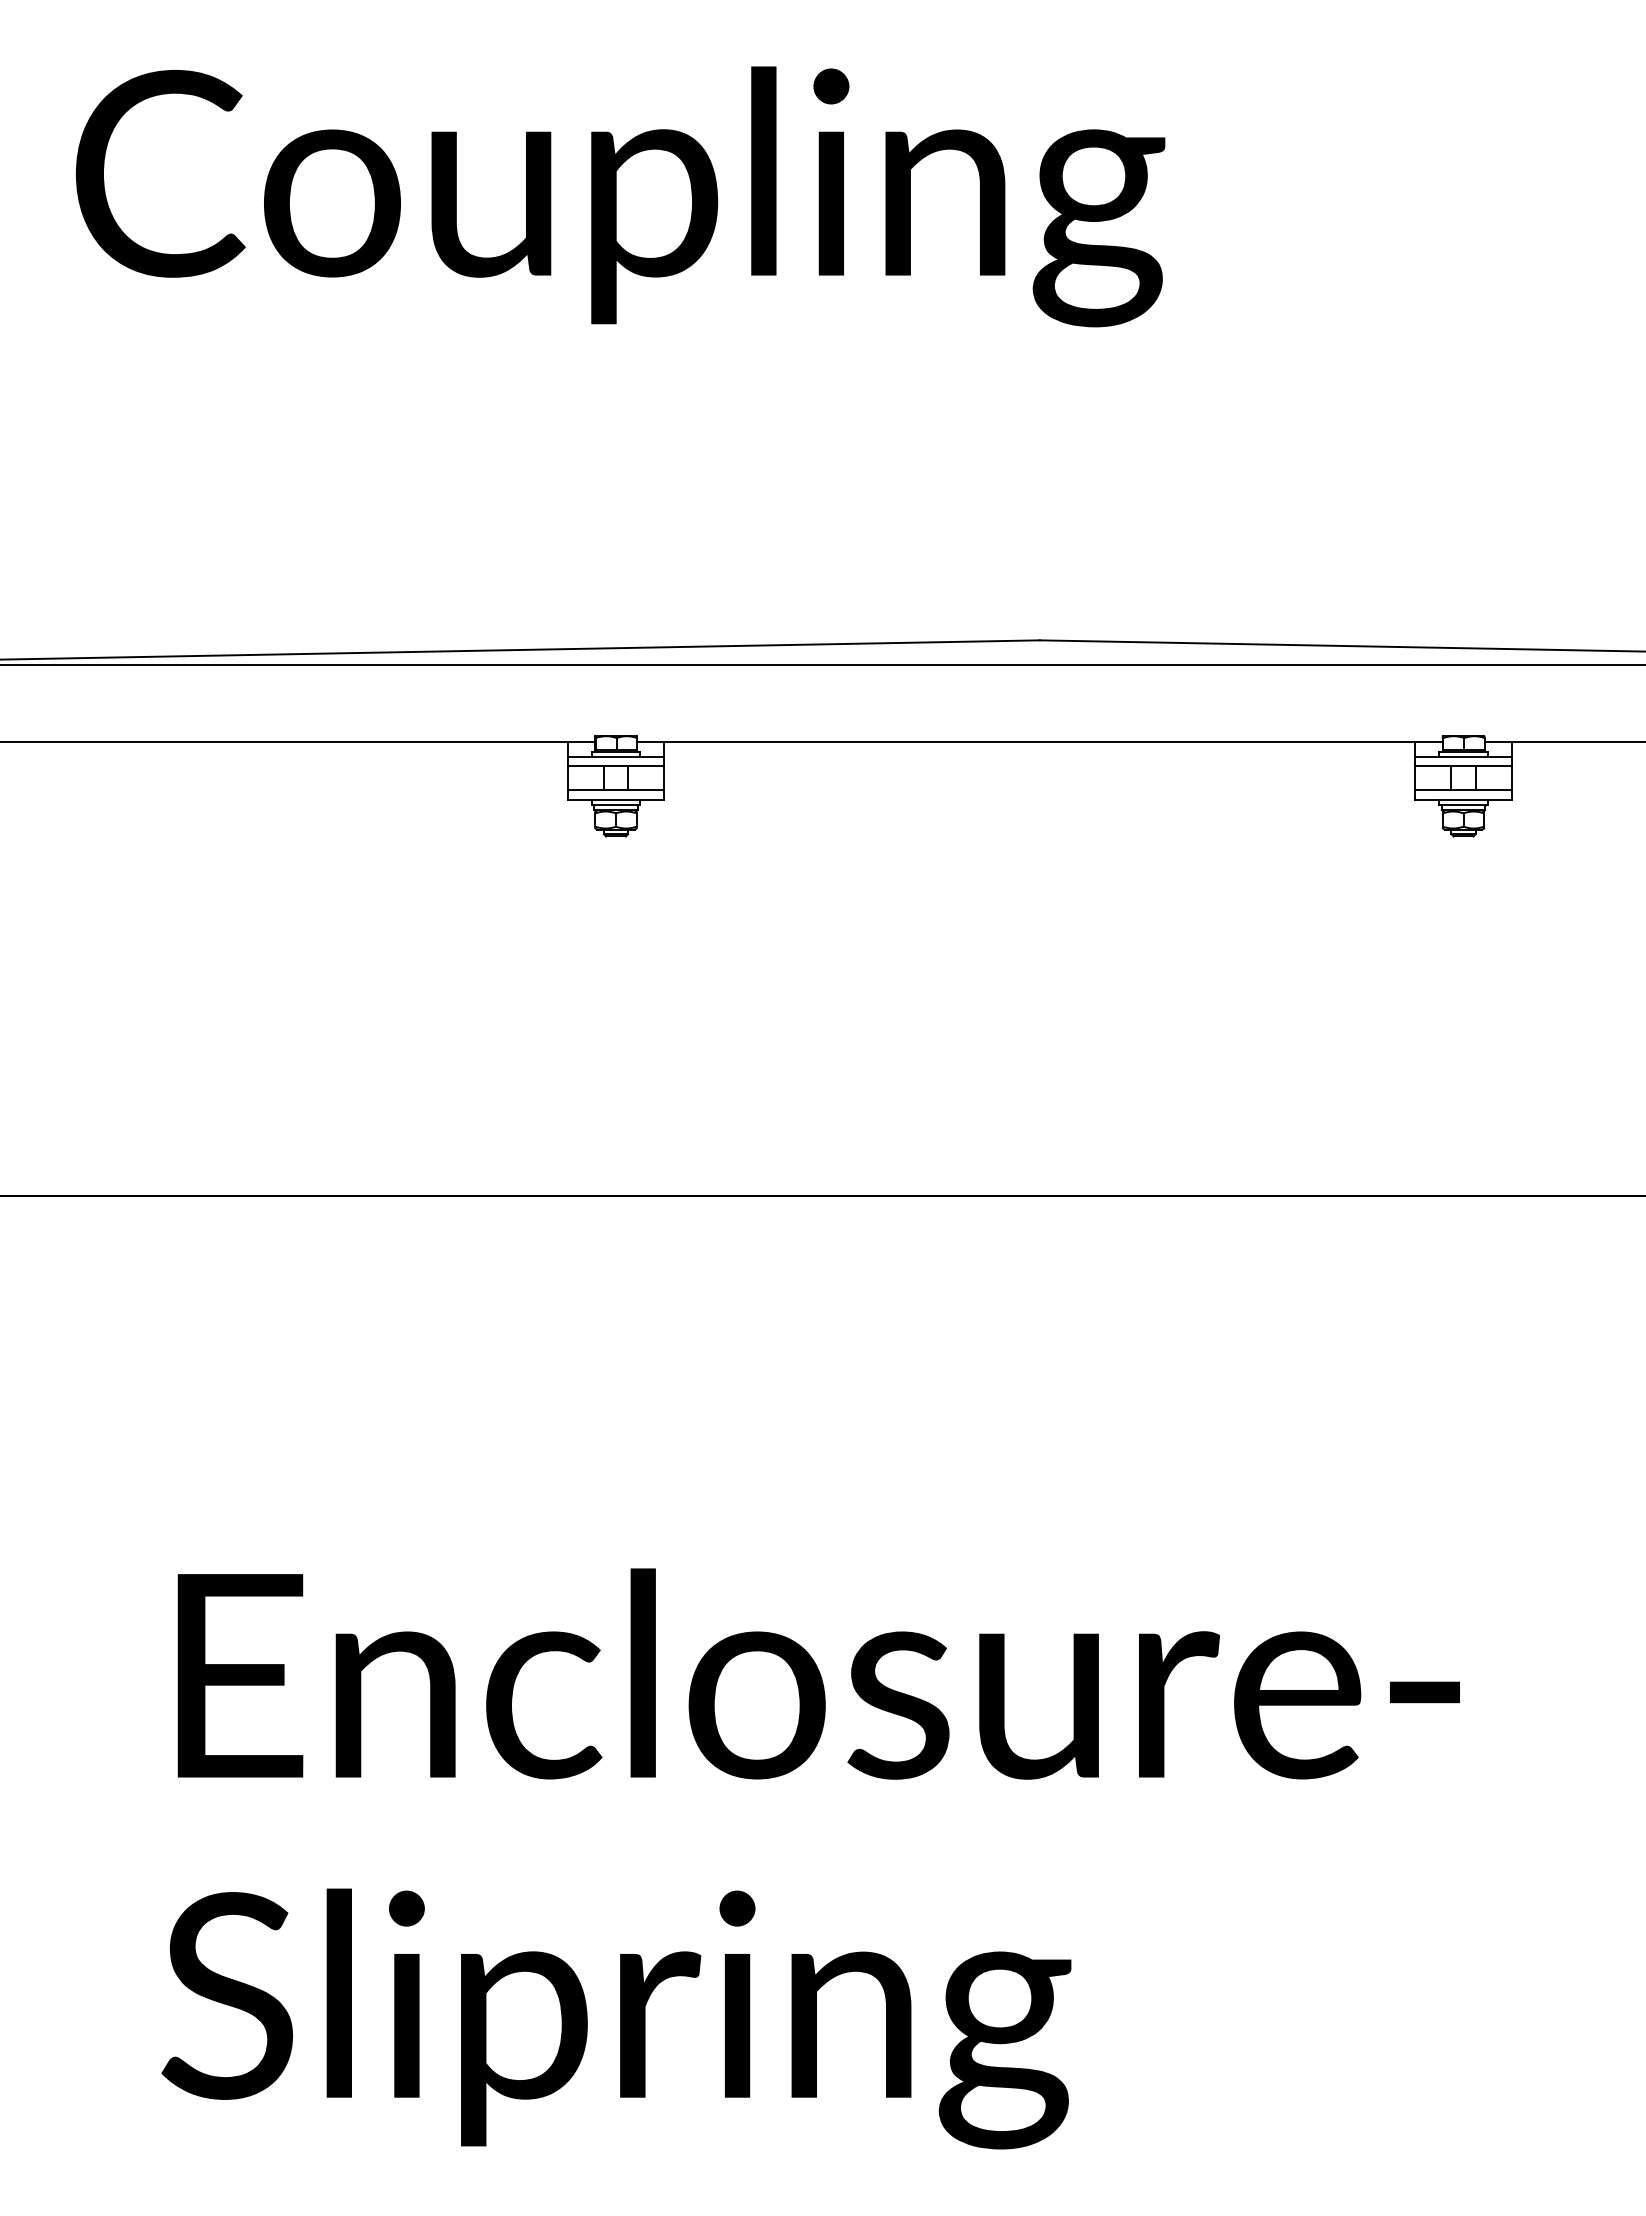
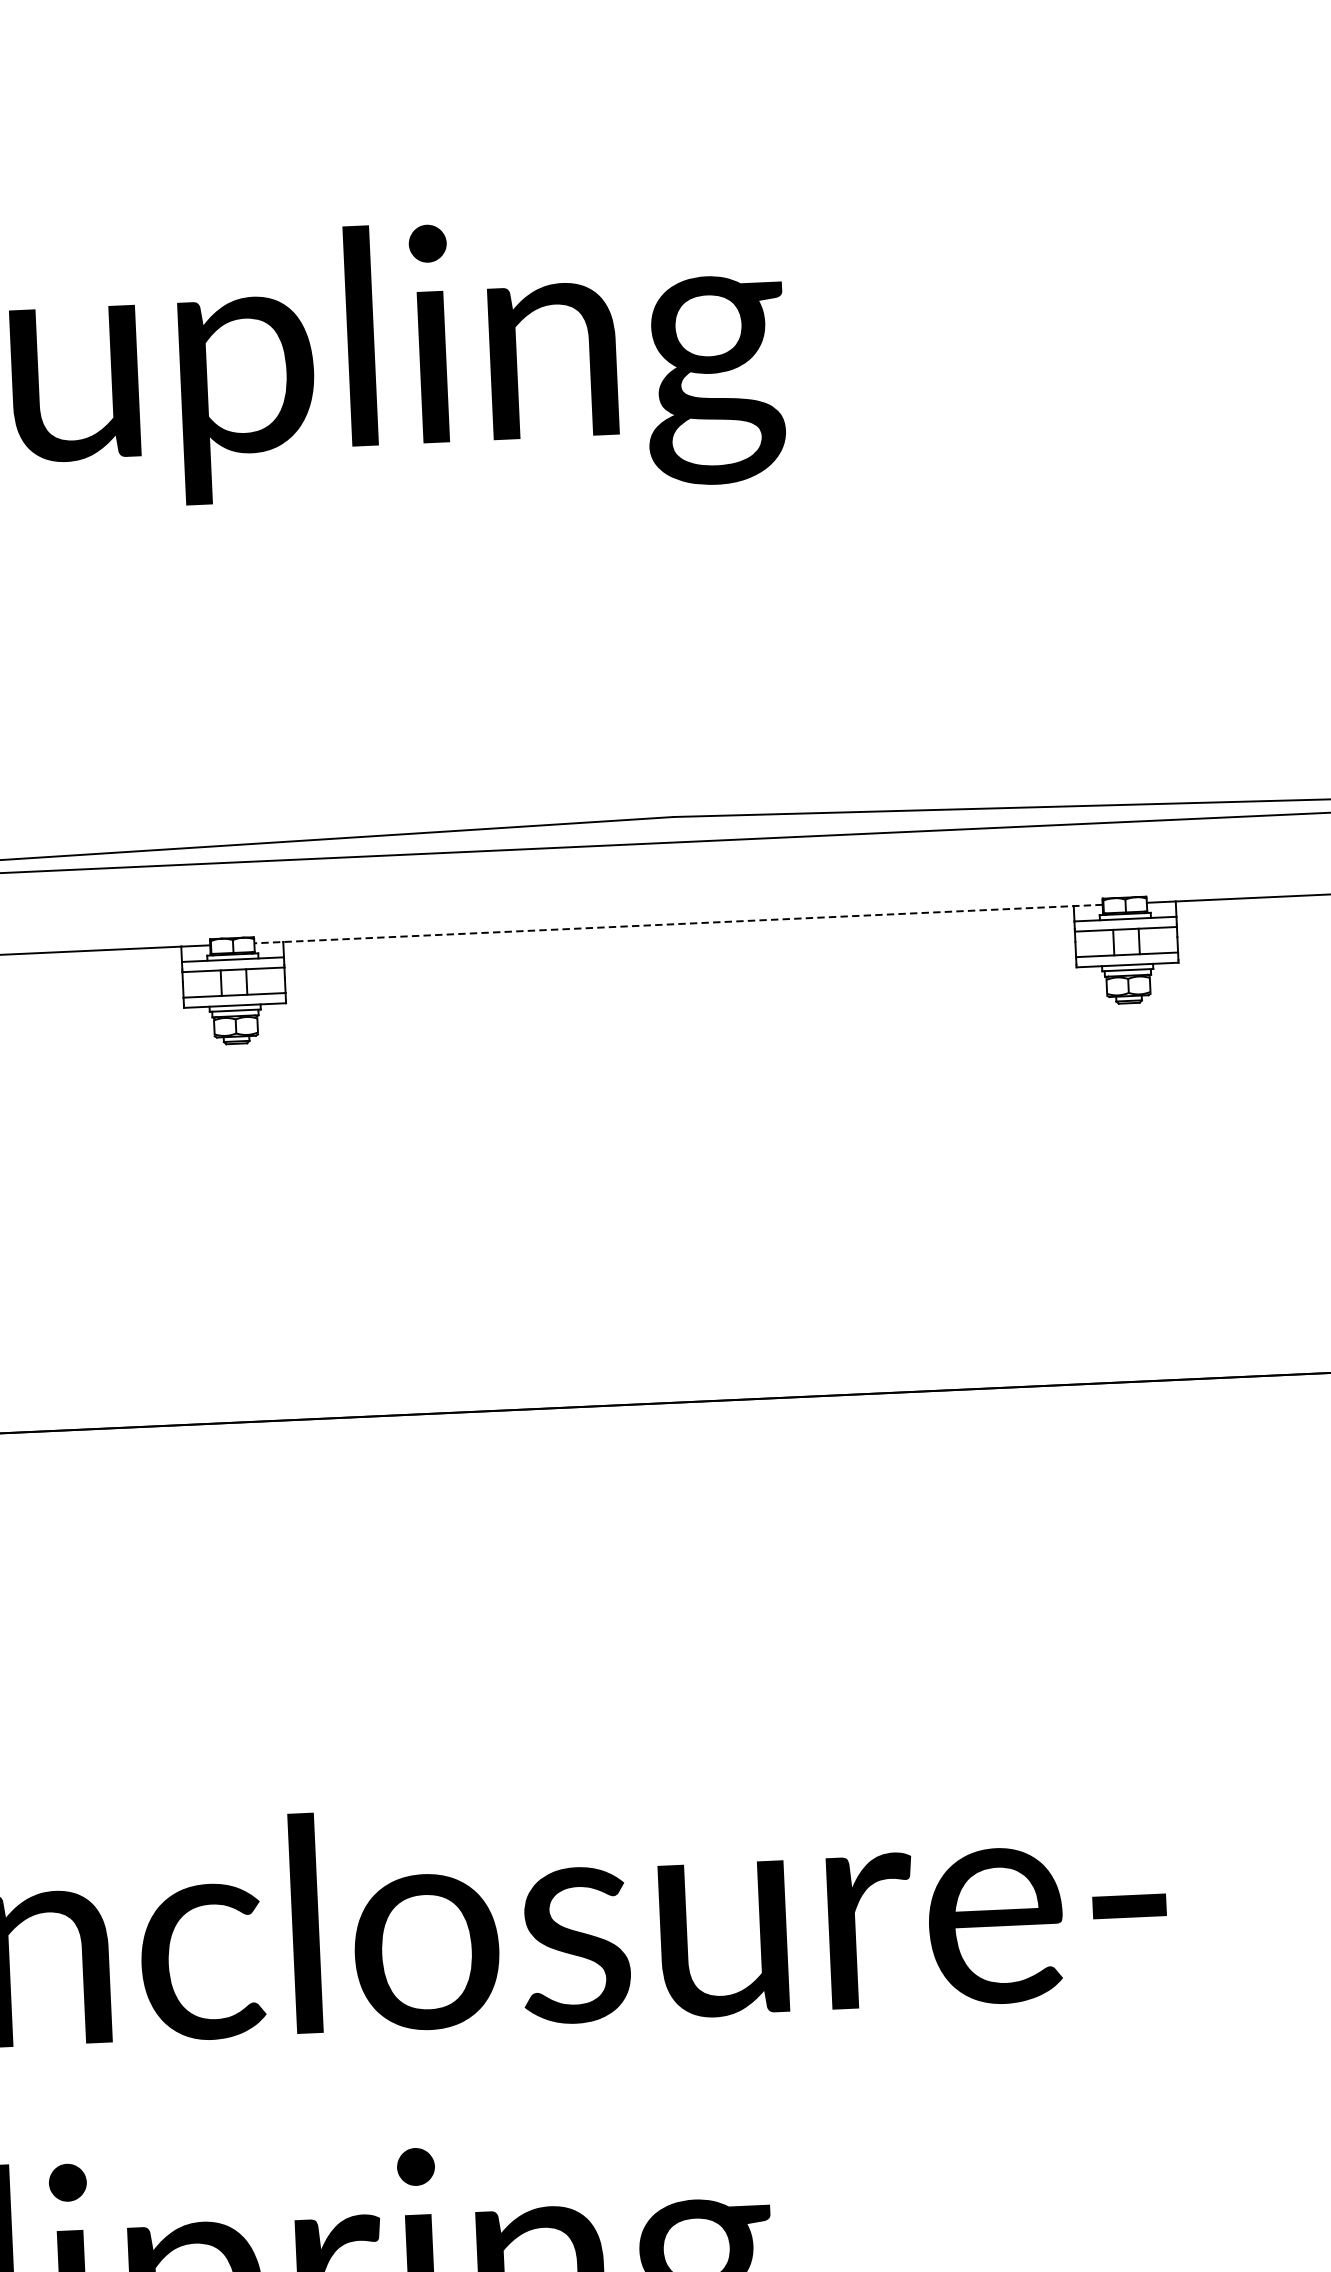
line: (1039, 742) -> (678, 924), solid -> dashed

